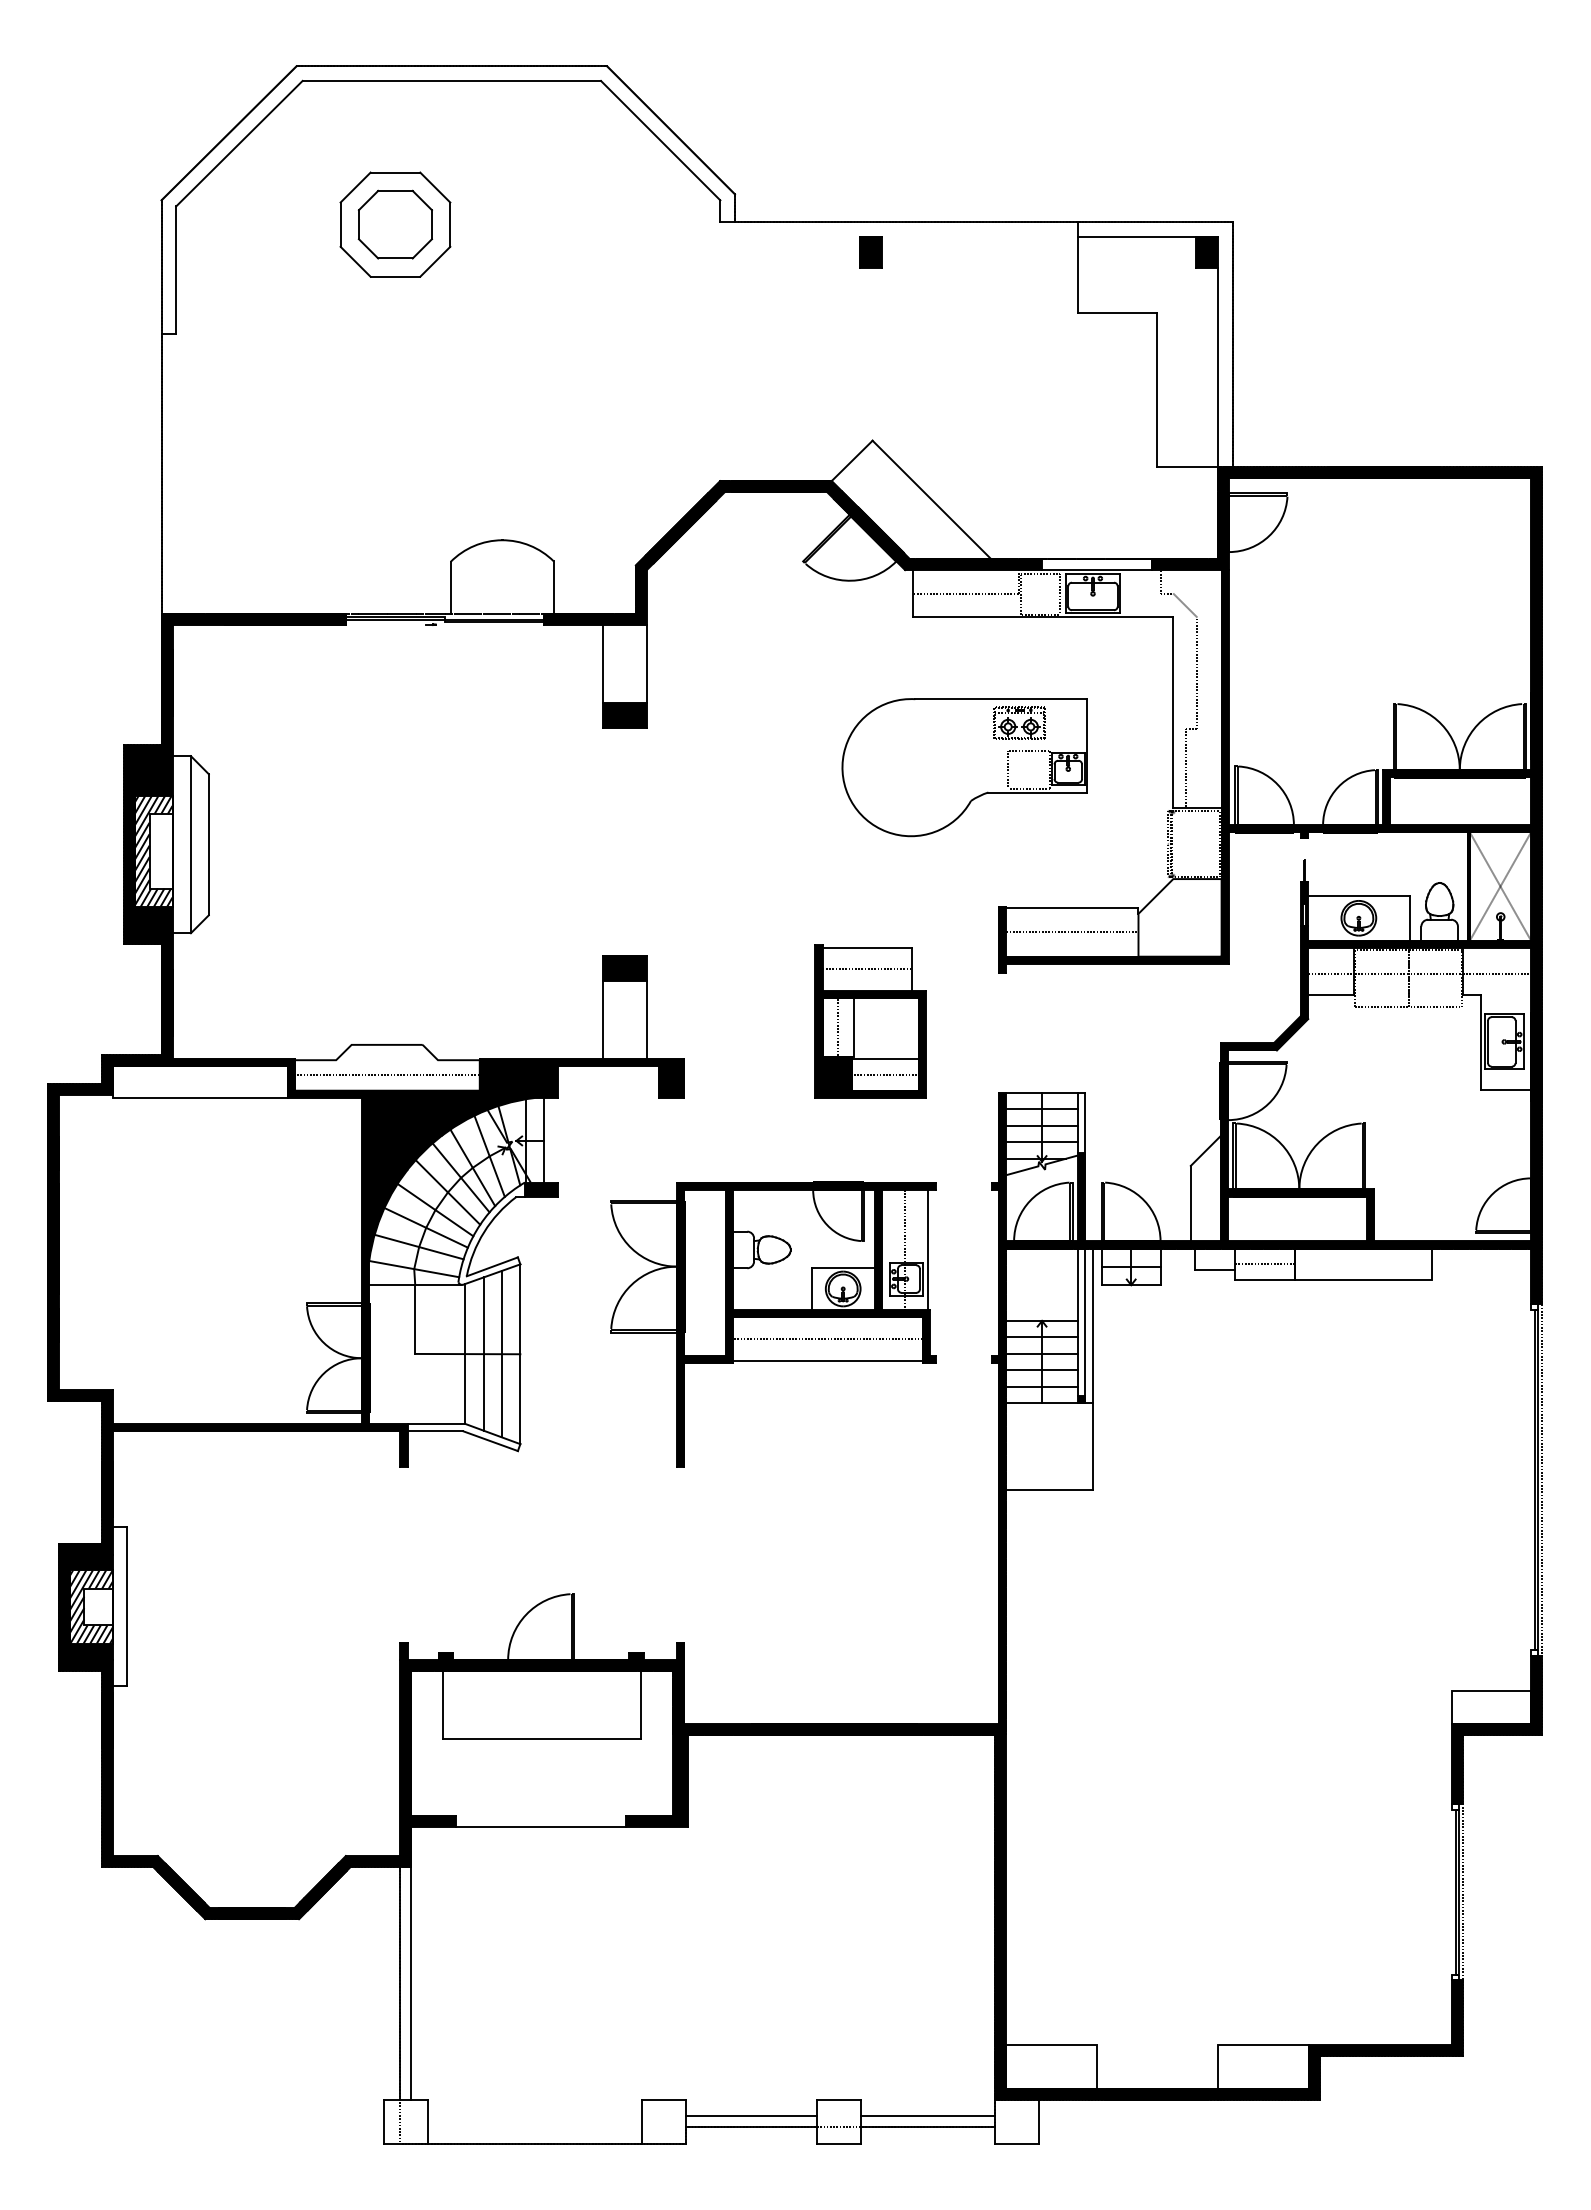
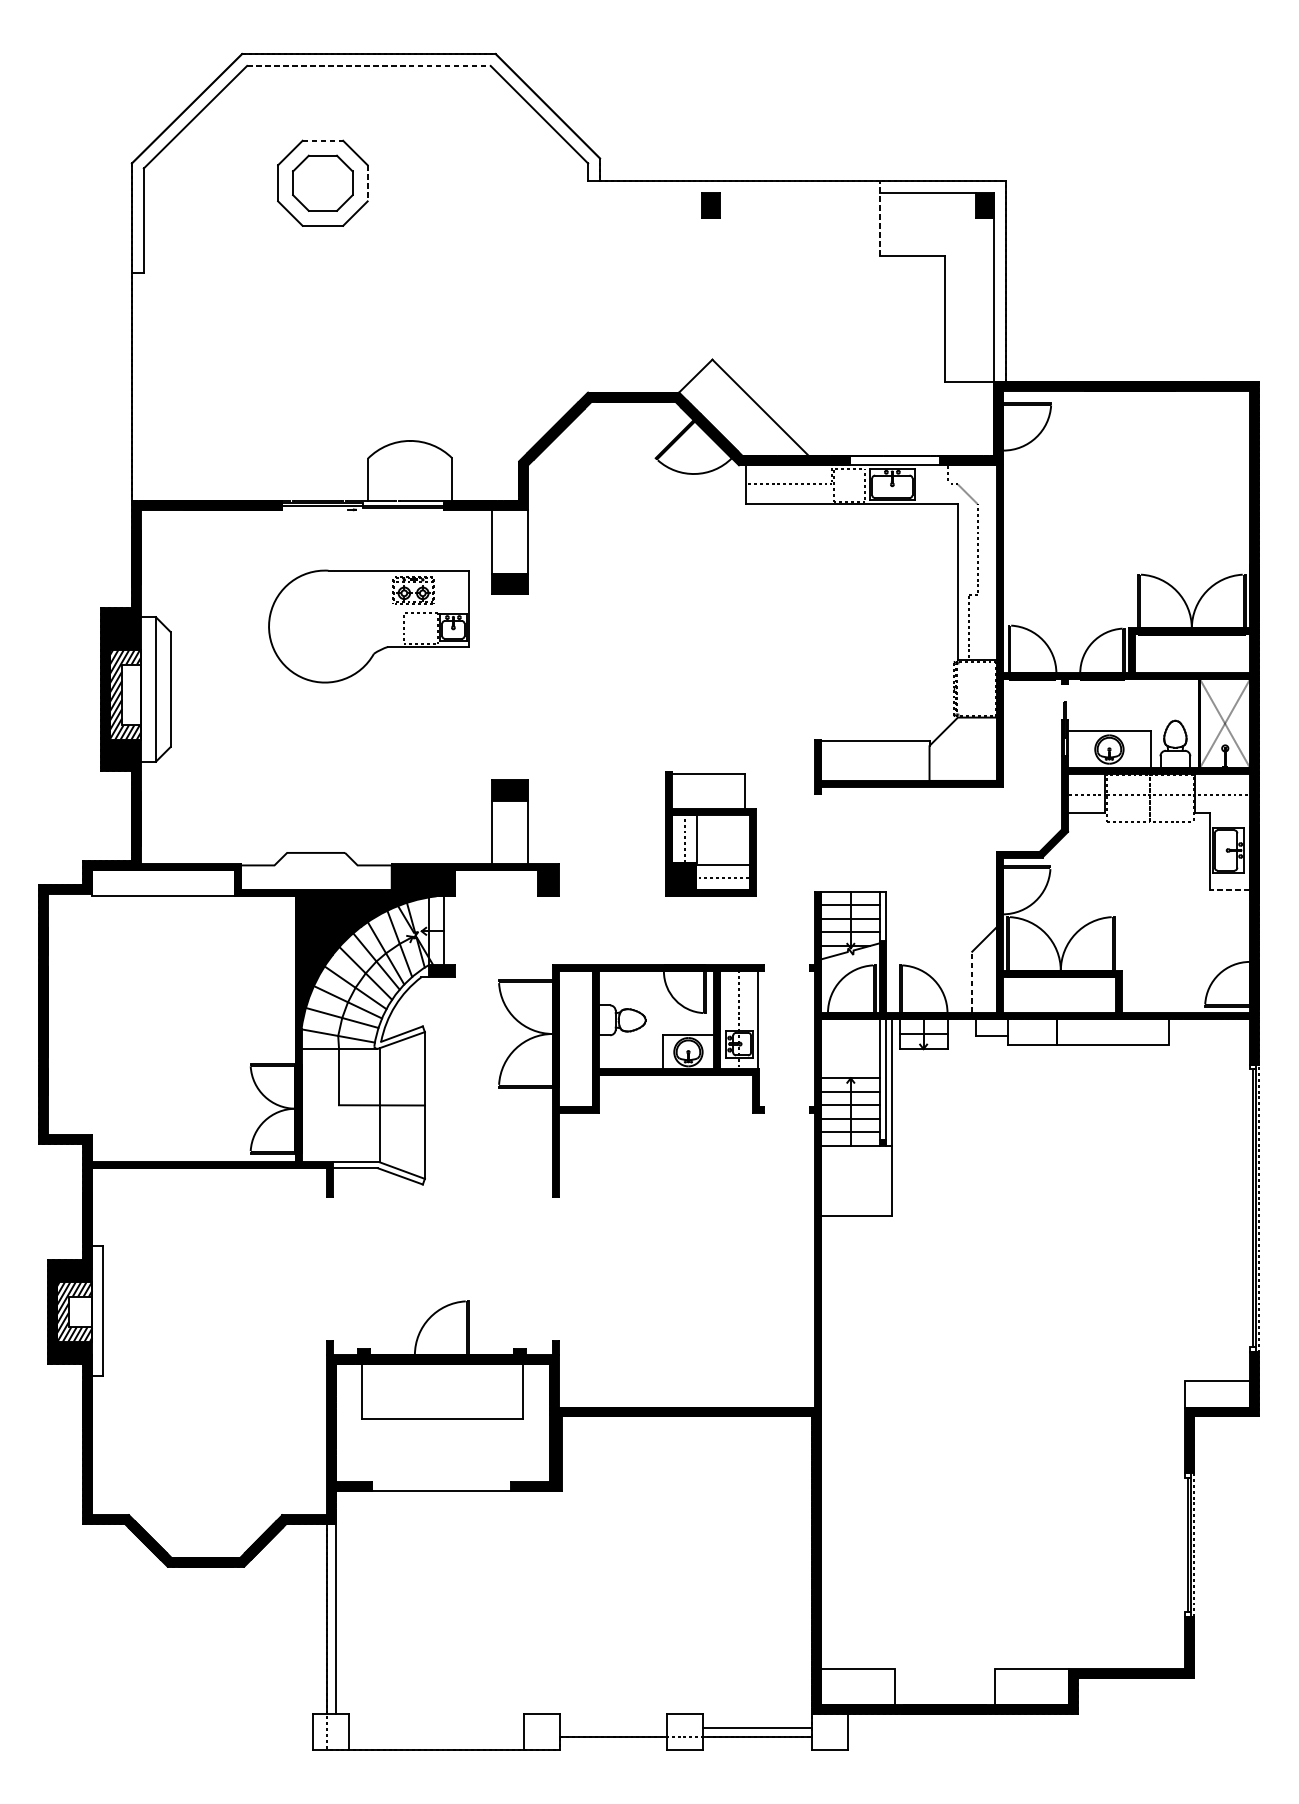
line: (452, 80) -> (369, 65), solid -> dashed
line: (395, 172) -> (322, 140), solid -> dashed
line: (450, 225) -> (367, 183), solid -> dashed
line: (1077, 267) -> (879, 218), solid -> dashed
part: (964, 767) -> (368, 626), moved
line: (1072, 932) -> (875, 761), removed
line: (867, 969) -> (708, 791), removed
line: (386, 1075) -> (315, 877), removed
line: (1506, 1090) -> (1229, 890), solid -> dashed
line: (1190, 1203) -> (971, 982), solid -> dashed
line: (1264, 1264) -> (1032, 1032), removed
line: (827, 1338) -> (675, 1092), removed
line: (483, 1353) -> (394, 1104), removed
line: (502, 1353) -> (410, 1104), removed
line: (827, 1360) -> (675, 1110), removed
line: (750, 2116) -> (612, 1727), removed

